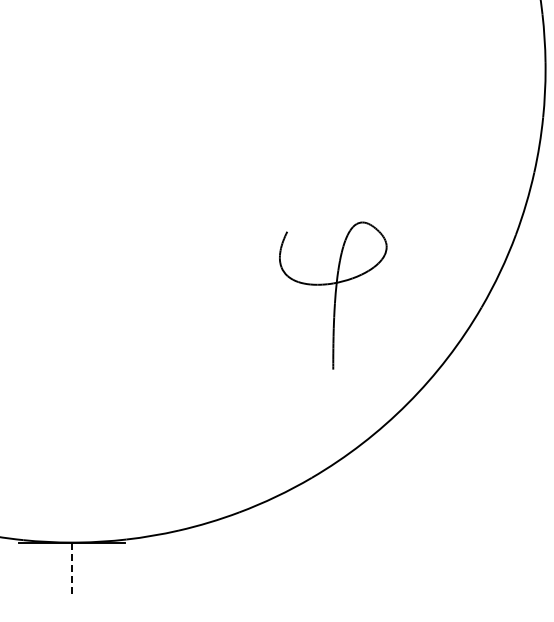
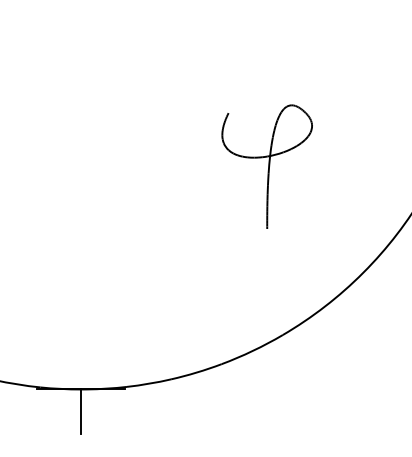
part: (333, 295) -> (267, 166), moved
line: (71, 569) -> (80, 412), dashed -> solid

